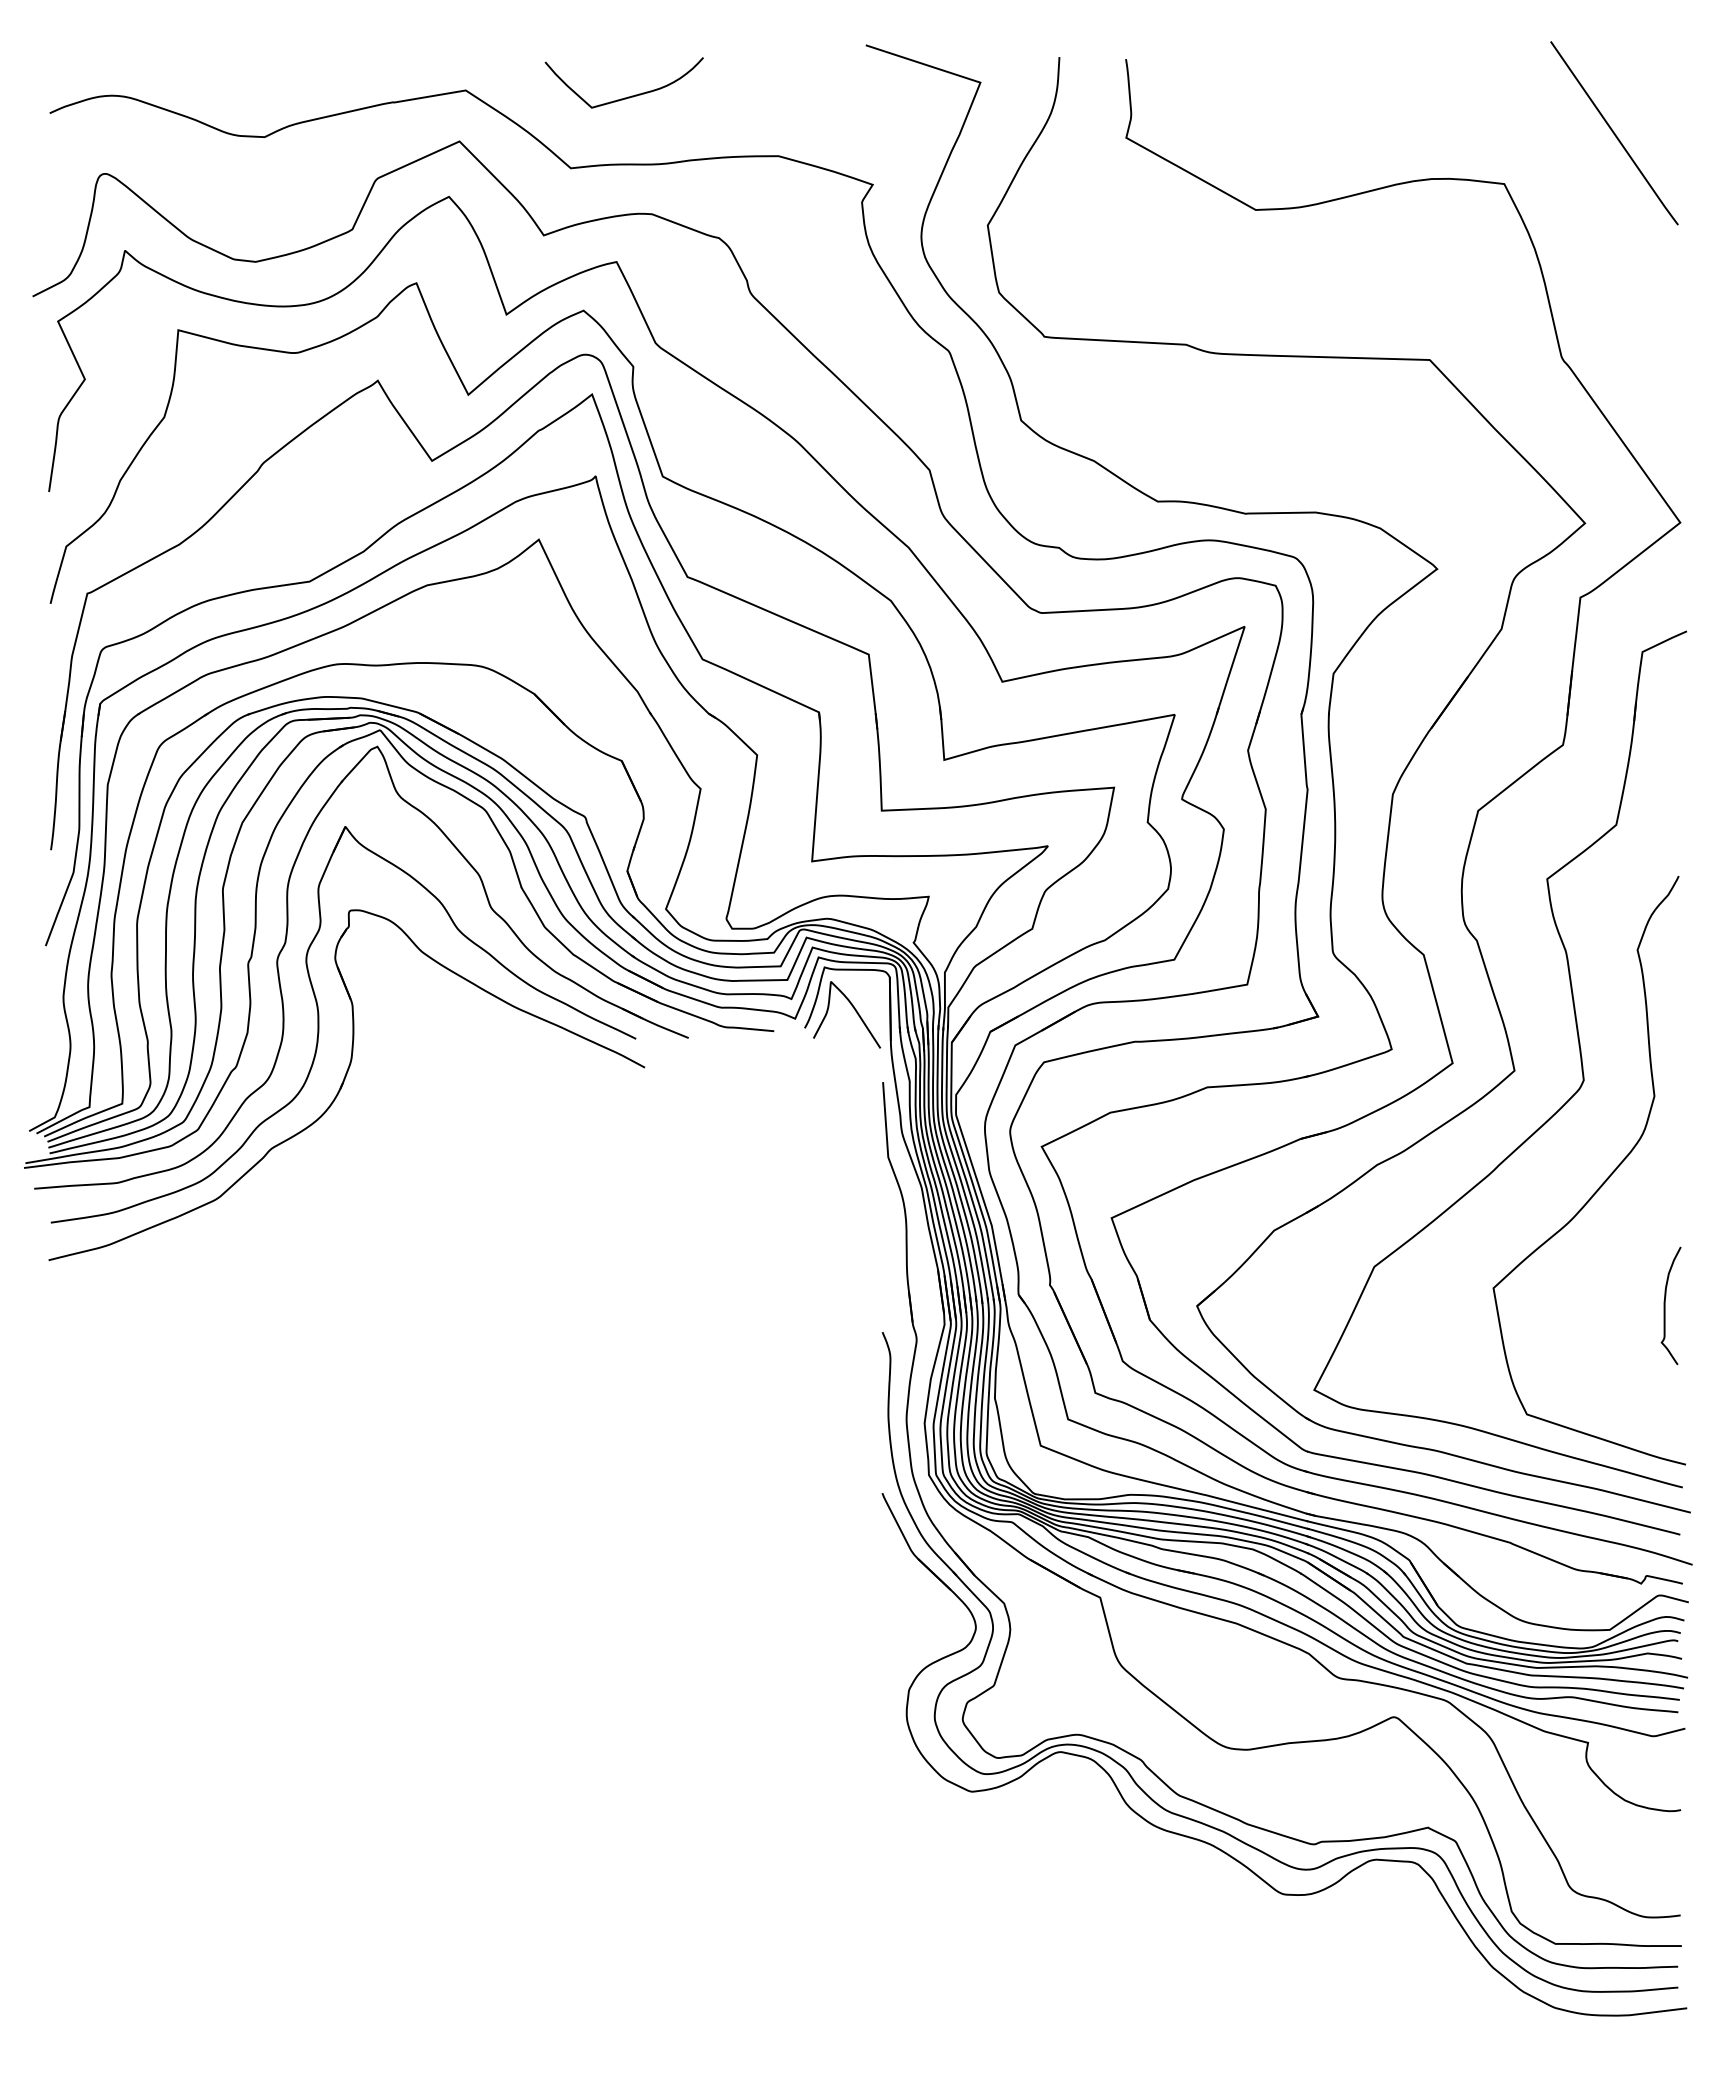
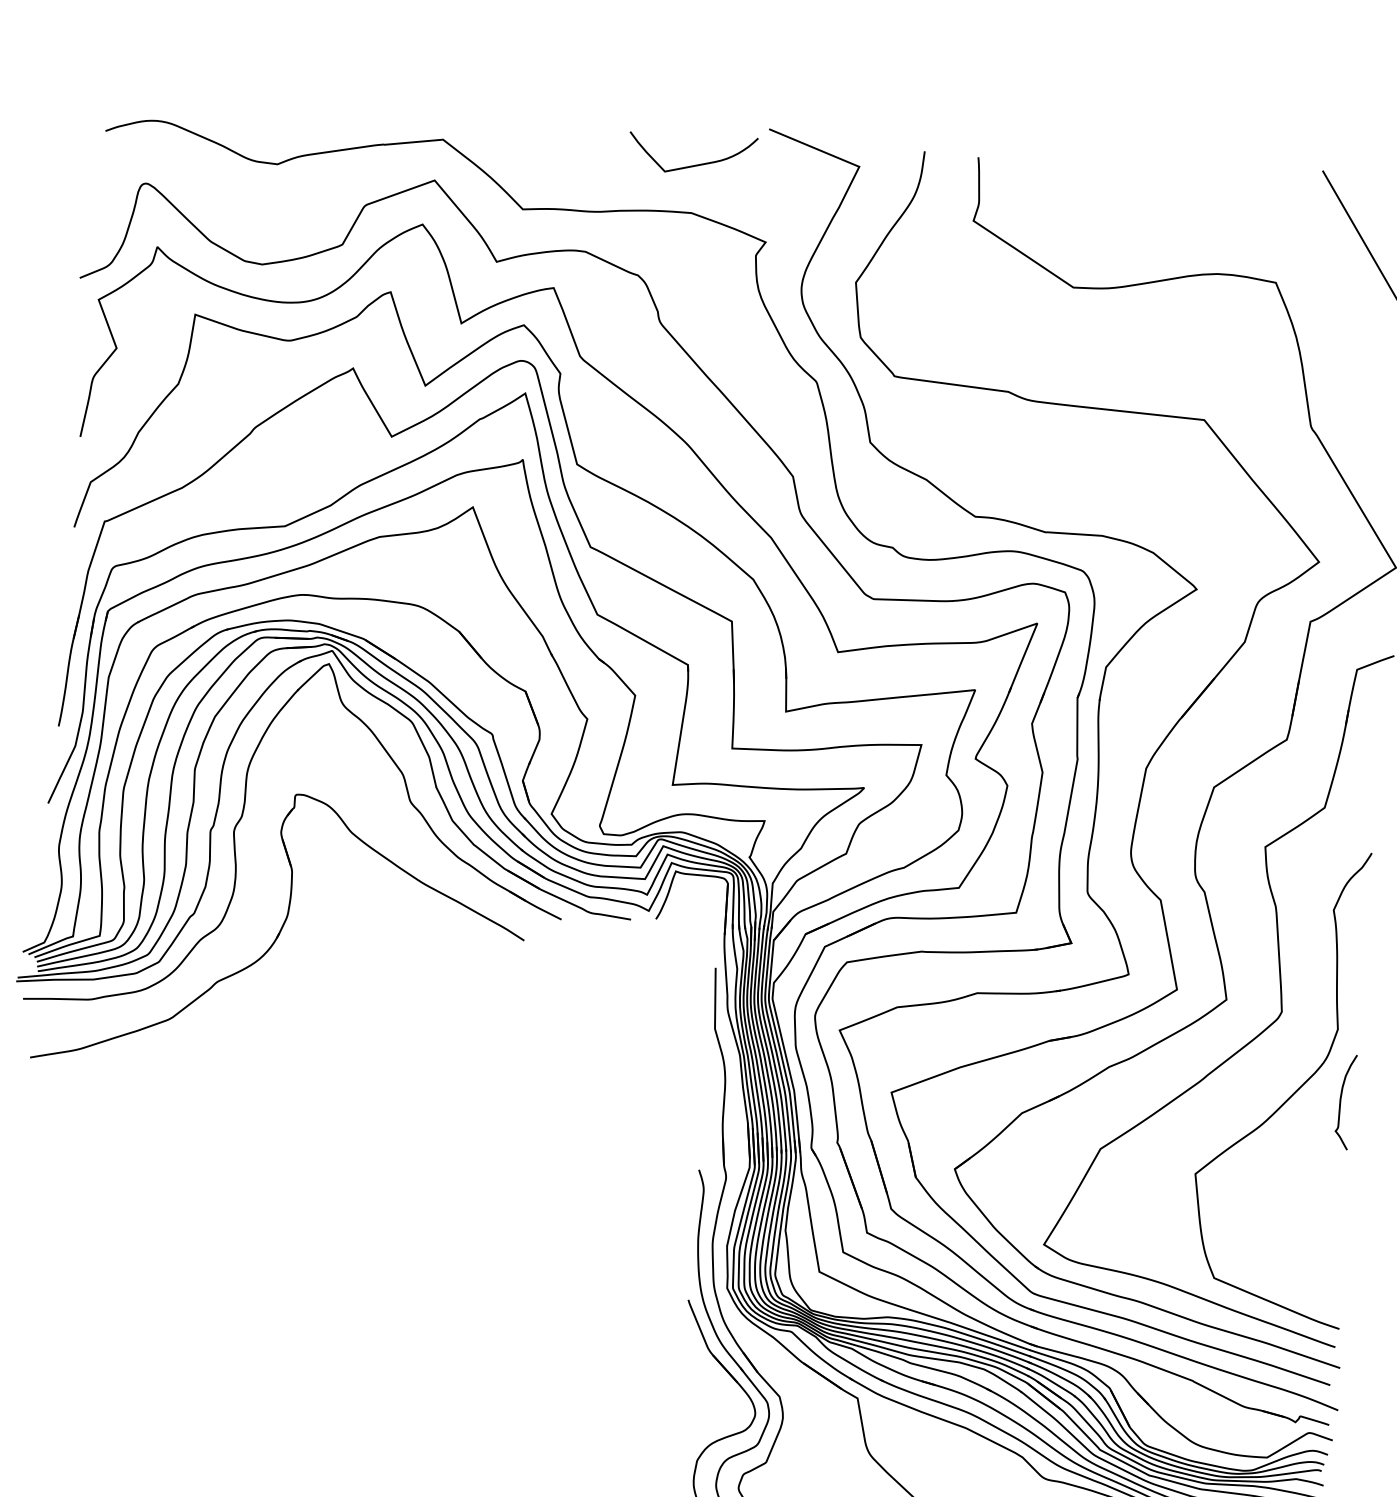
curve: (628, 96) -> (695, 164), moved
curve: (854, 1010) -> (697, 908), removed
part: (319, 1024) -> (264, 884), removed
curve: (1665, 1305) -> (1341, 1101), moved

